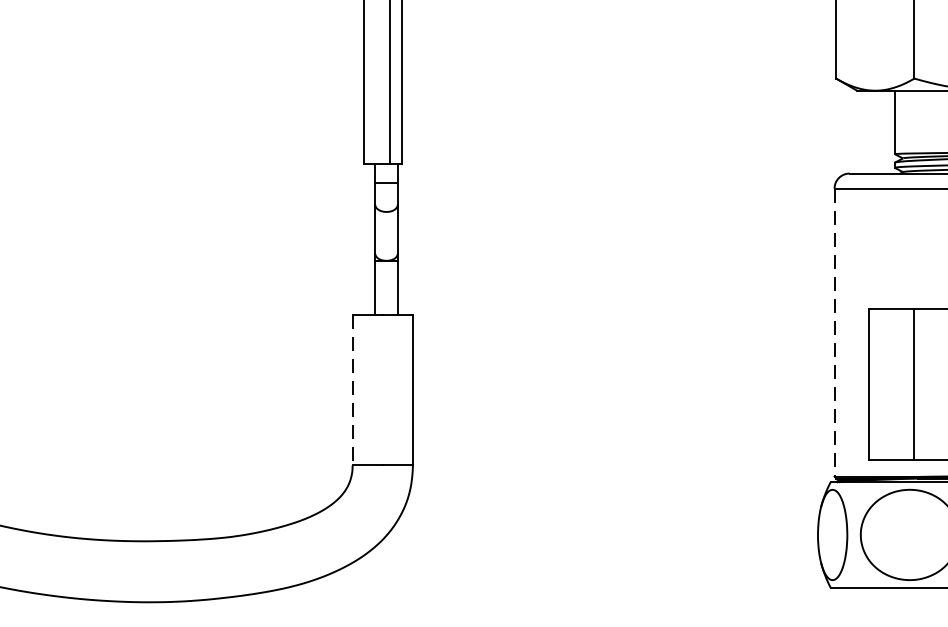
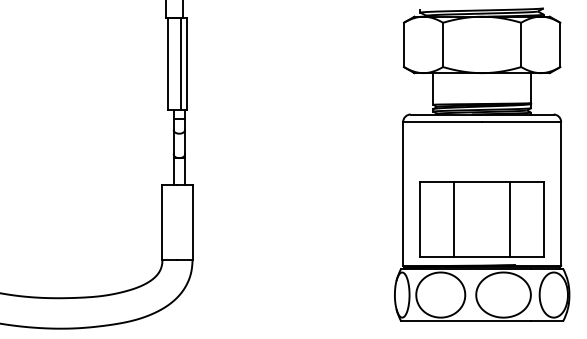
line: (835, 331) -> (403, 193), dashed -> solid
line: (913, 383) -> (453, 219), moved
line: (352, 389) -> (162, 222), dashed -> solid

